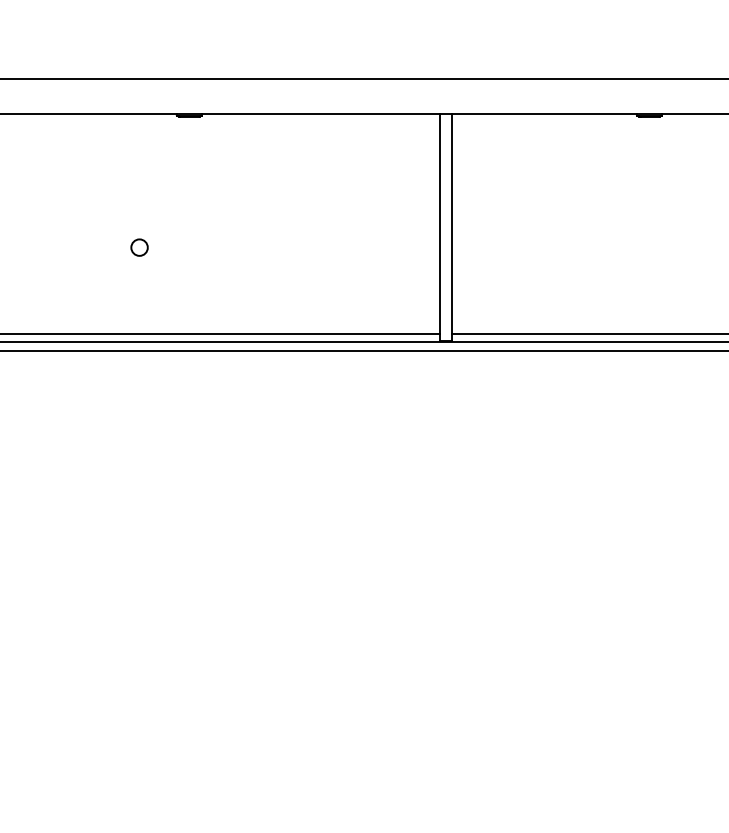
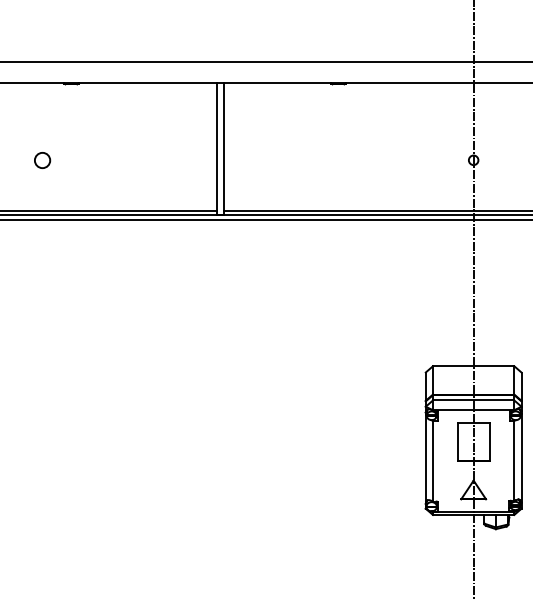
circle: (139, 246) -> (42, 159), size x1.6

